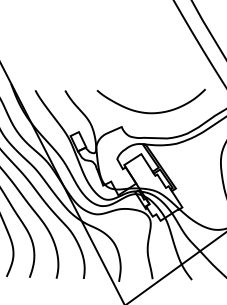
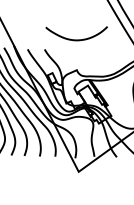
curve: (150, 111) -> (76, 39), moved

